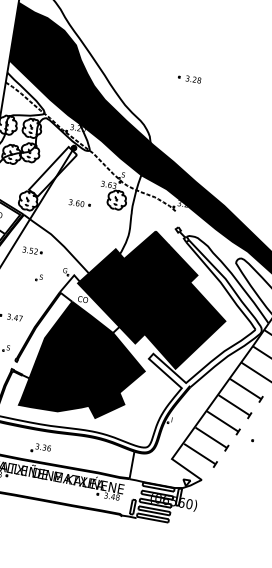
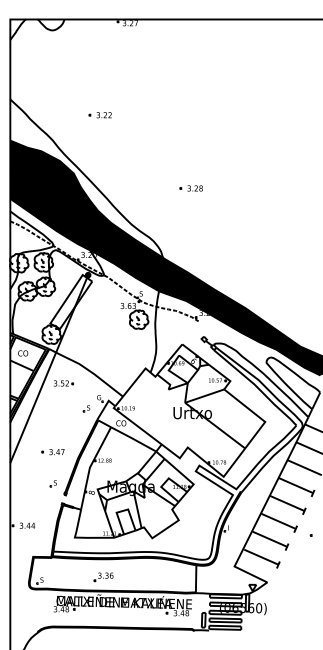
part: (79, 203) -> (102, 329), removed
part: (39, 277) -> (86, 408), moved
fill: (152, 297) -> (189, 410), removed
fill: (85, 359) -> (133, 482), removed

